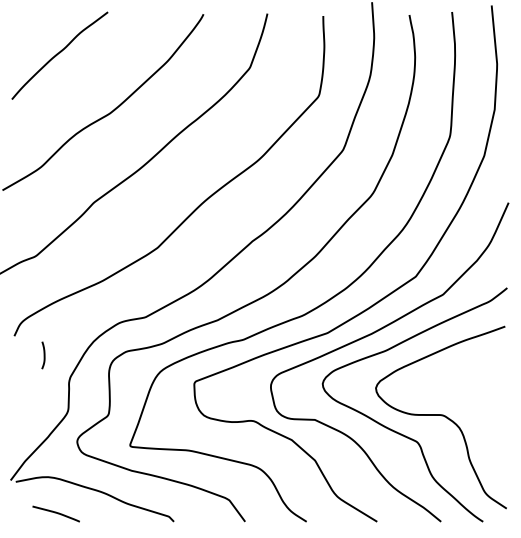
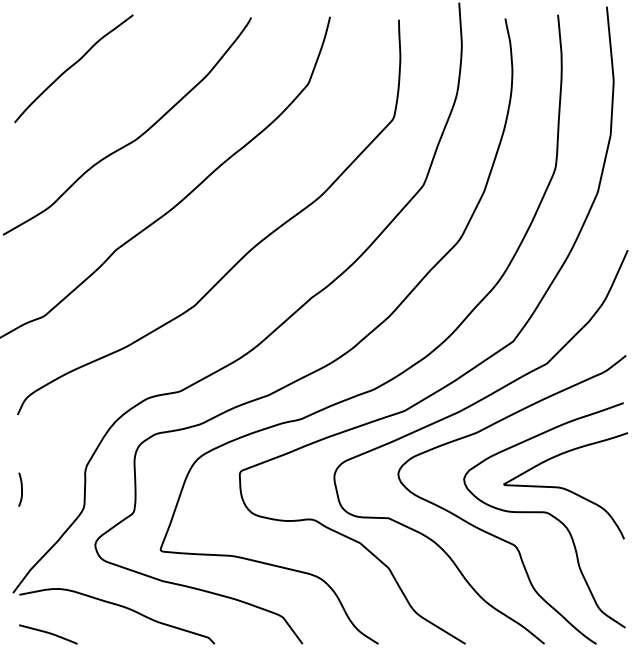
curve: (44, 355) -> (21, 489), moved
curve: (456, 394) -> (563, 487), added
curve: (56, 513) -> (48, 633), moved

